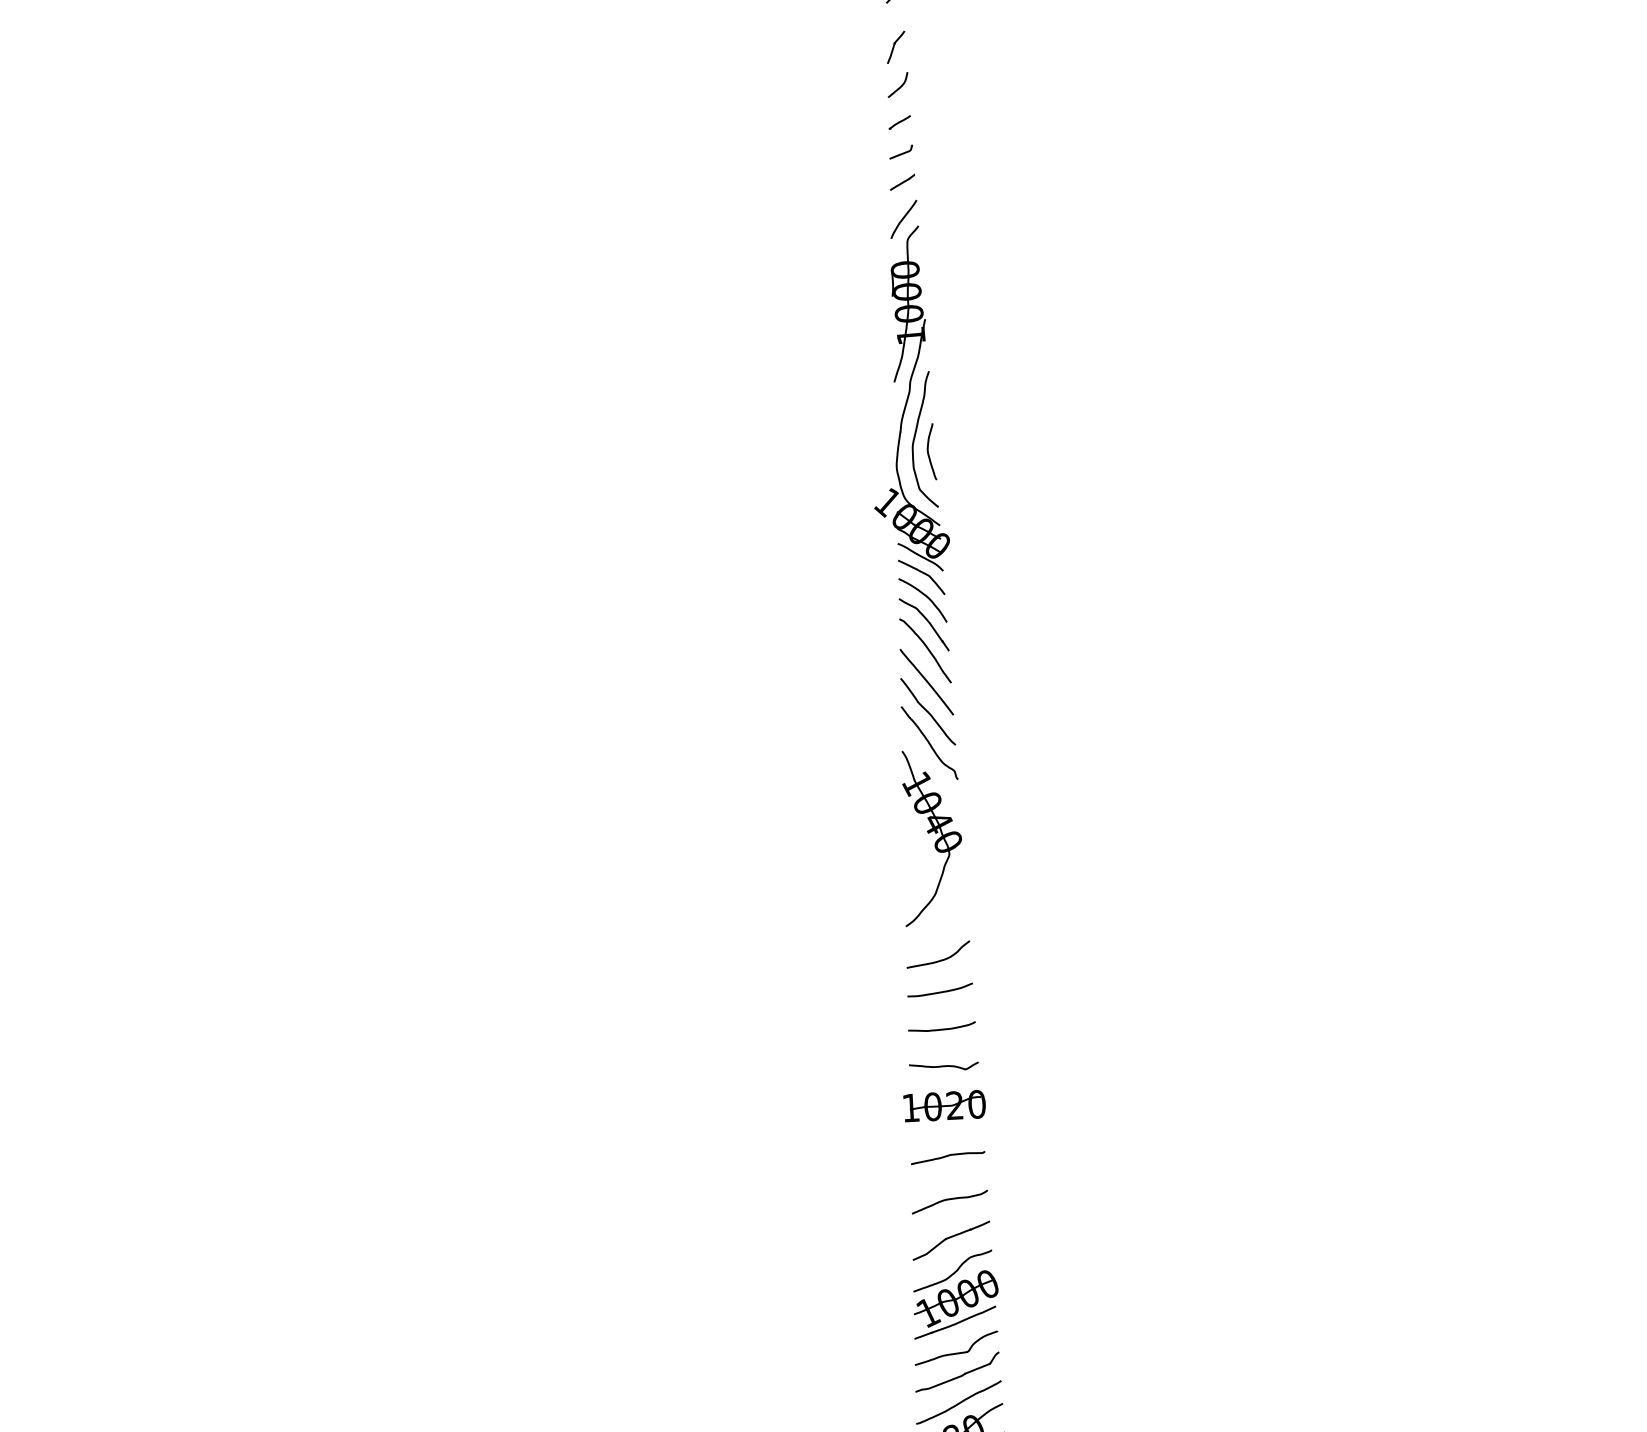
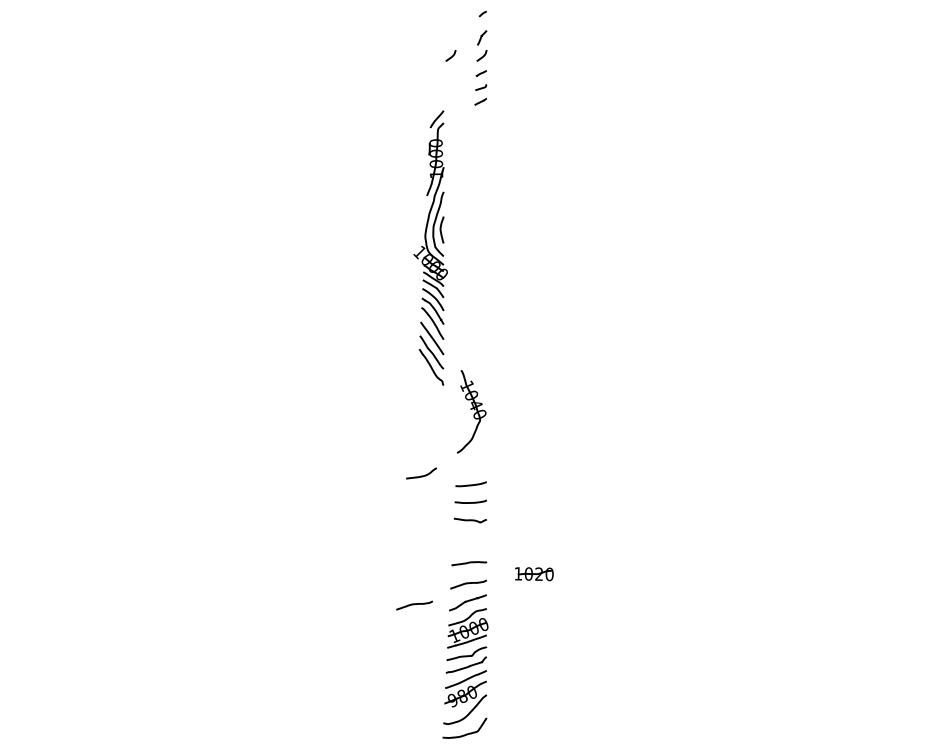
curve: (831, 91) -> (450, 56), added
part: (909, 490) -> (430, 247), moved
curve: (938, 959) -> (421, 475), moved
part: (945, 1106) -> (534, 574), moved
curve: (839, 1254) -> (414, 605), added

